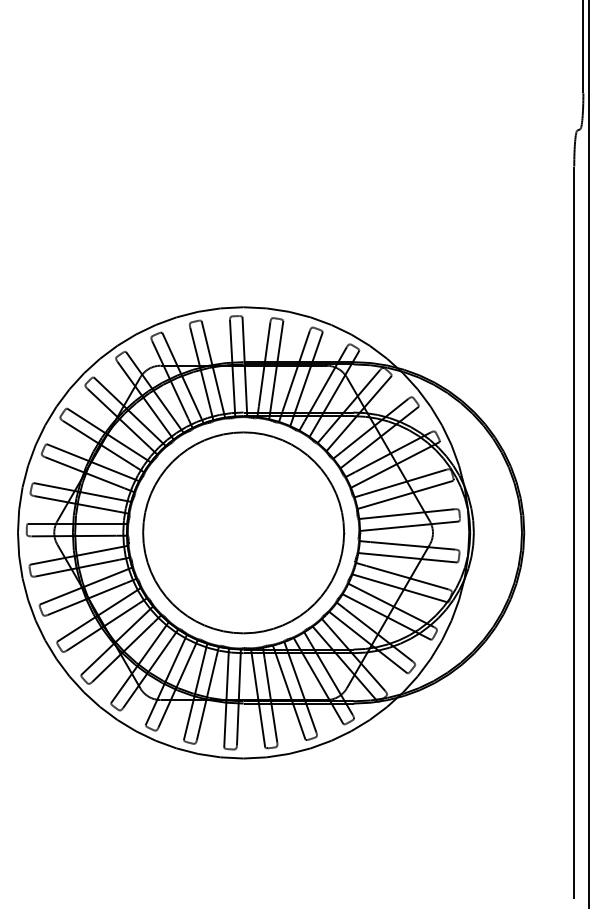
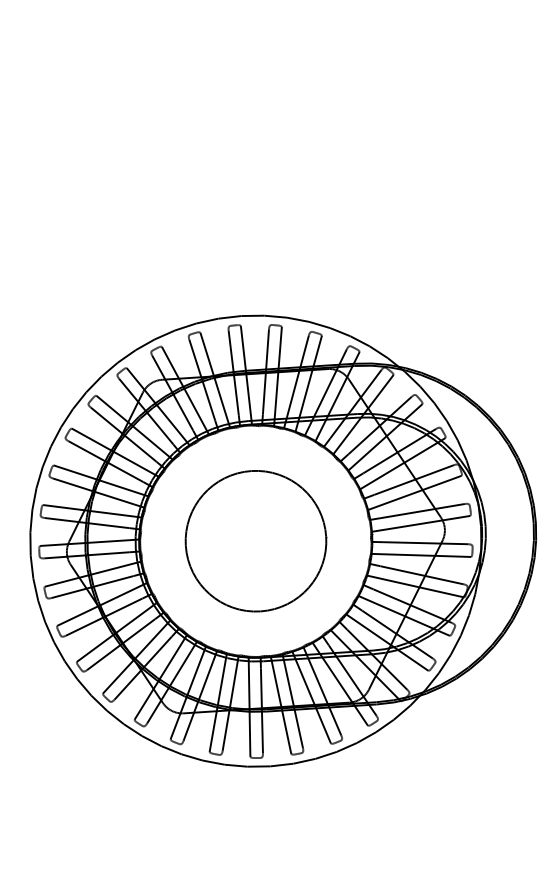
part: (243, 532) -> (255, 540), size x0.7

